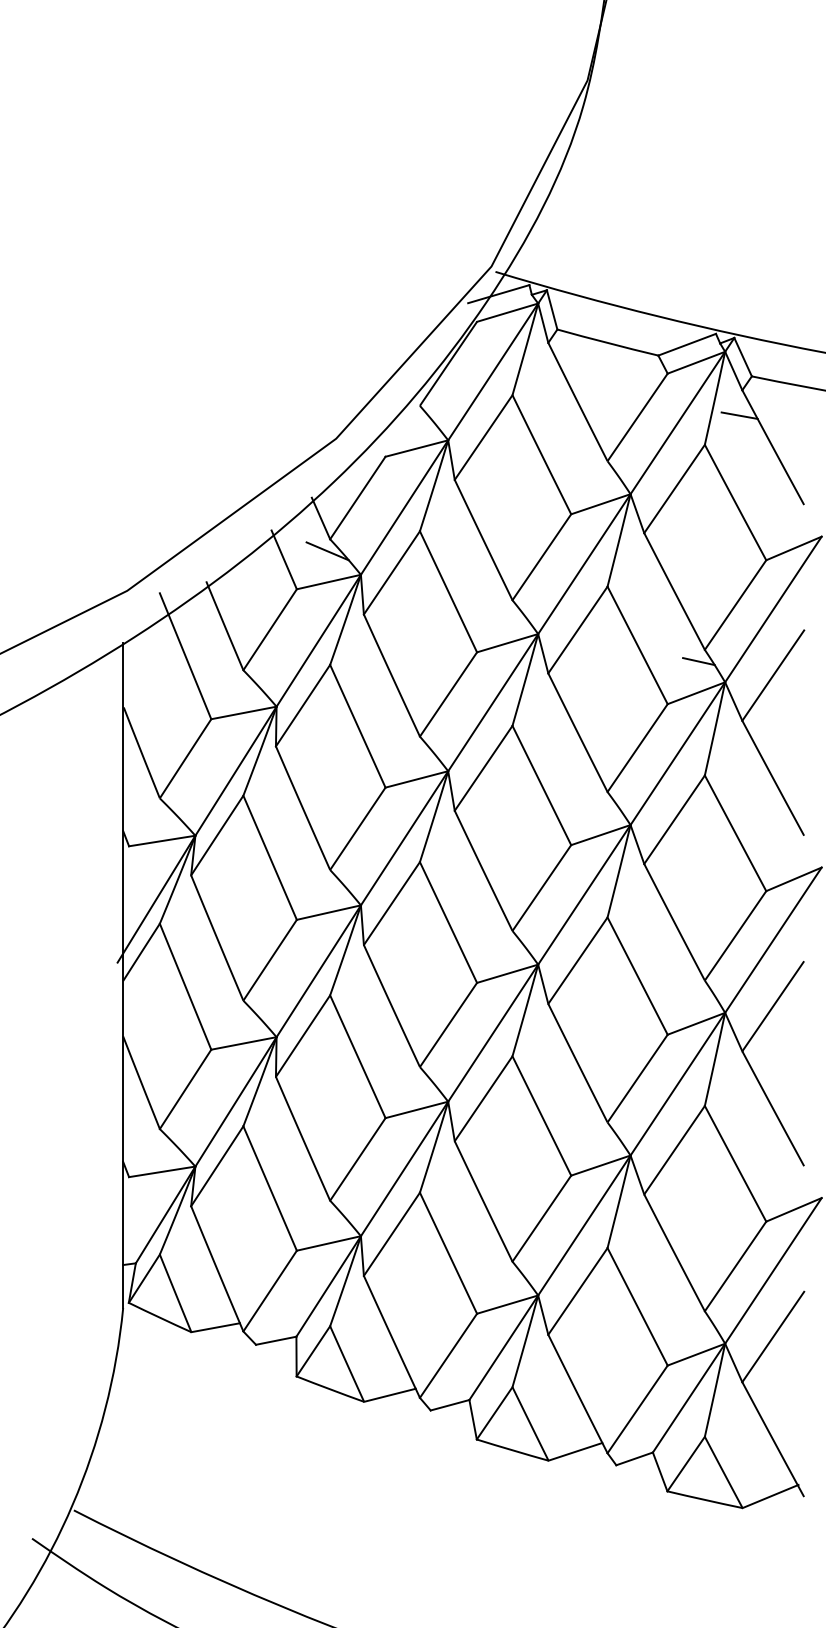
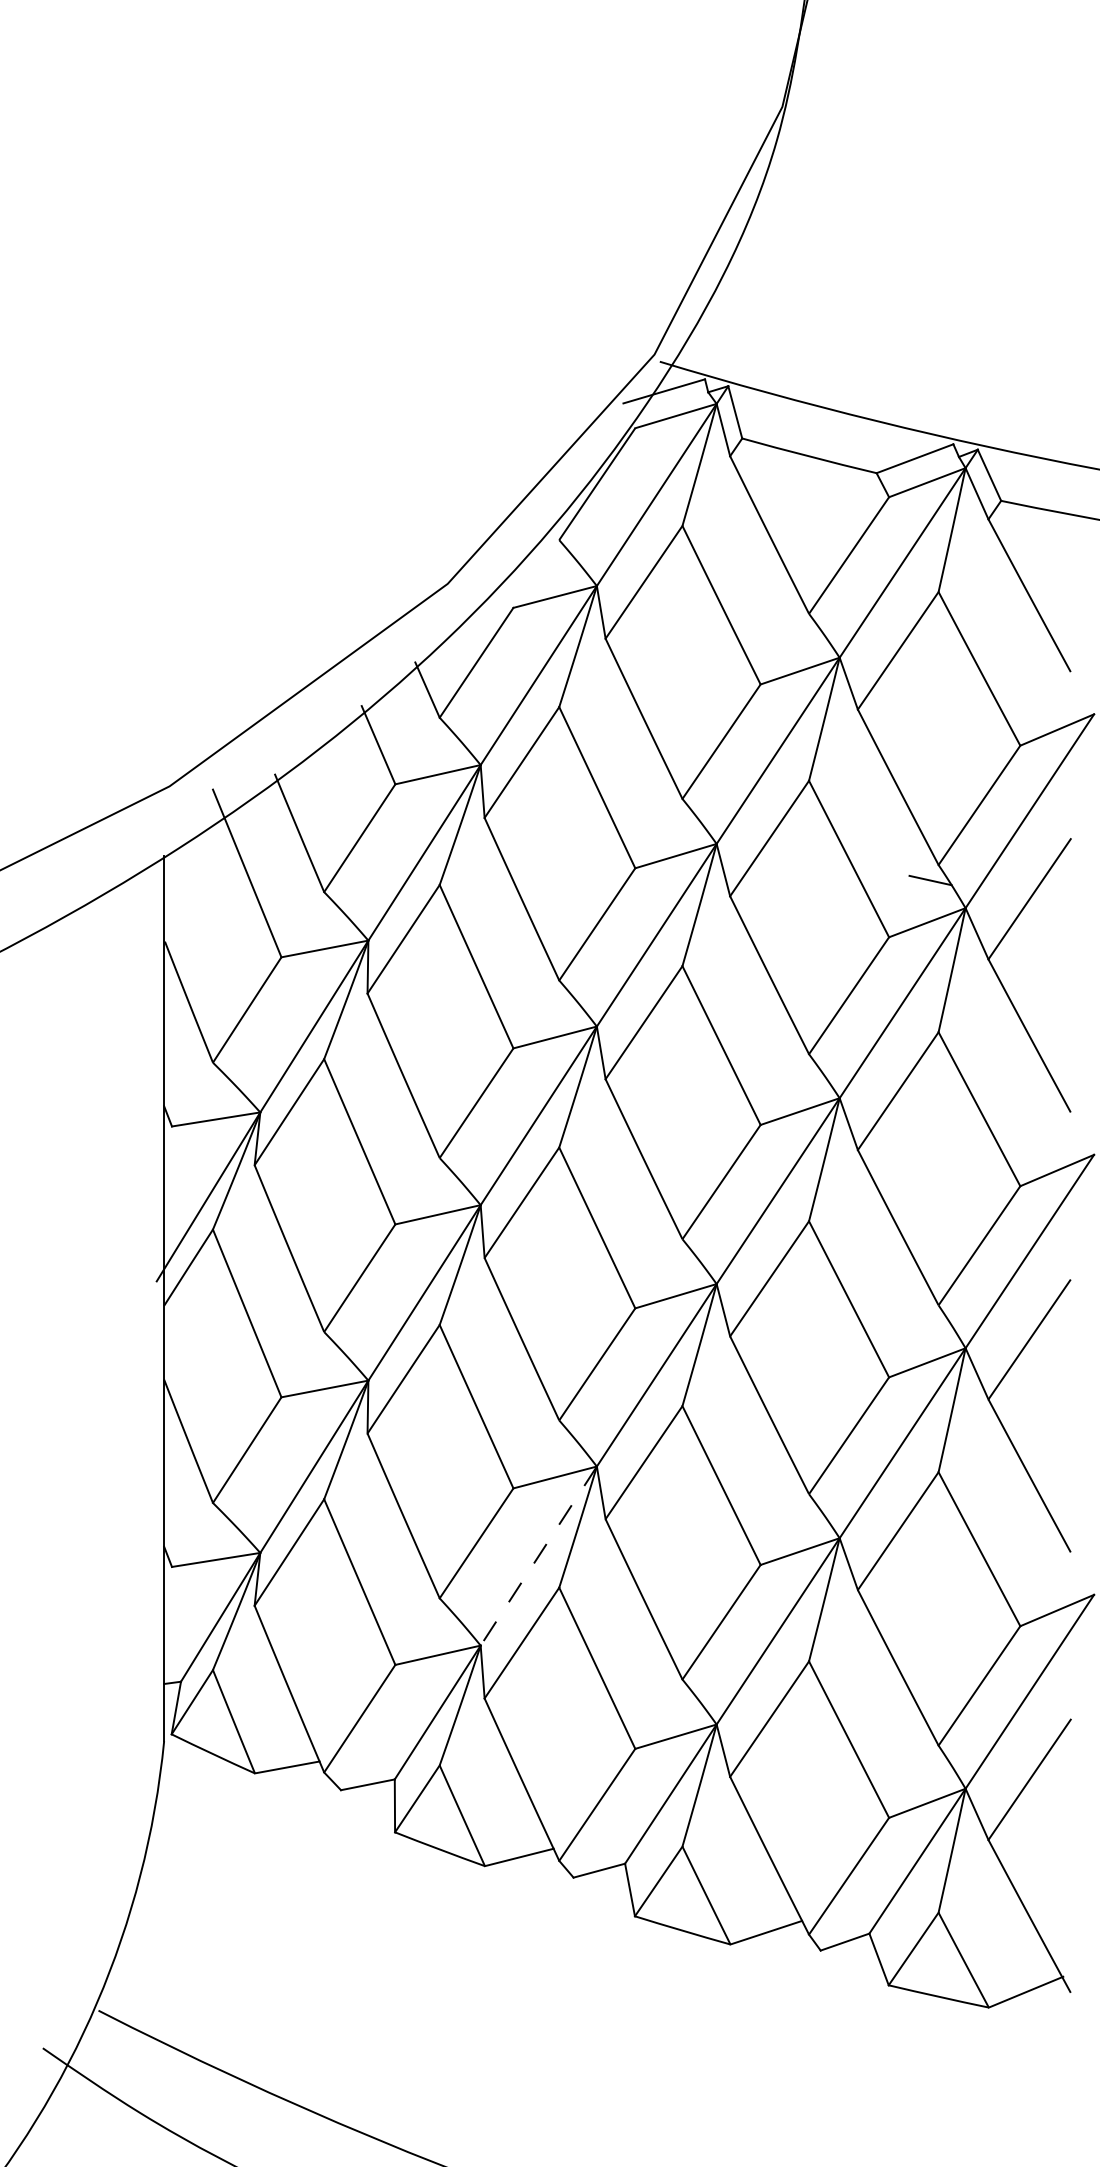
line: (739, 415) -> (984, 552), removed
line: (327, 551) -> (436, 733), removed
line: (404, 1169) -> (538, 1556), solid -> dashed

